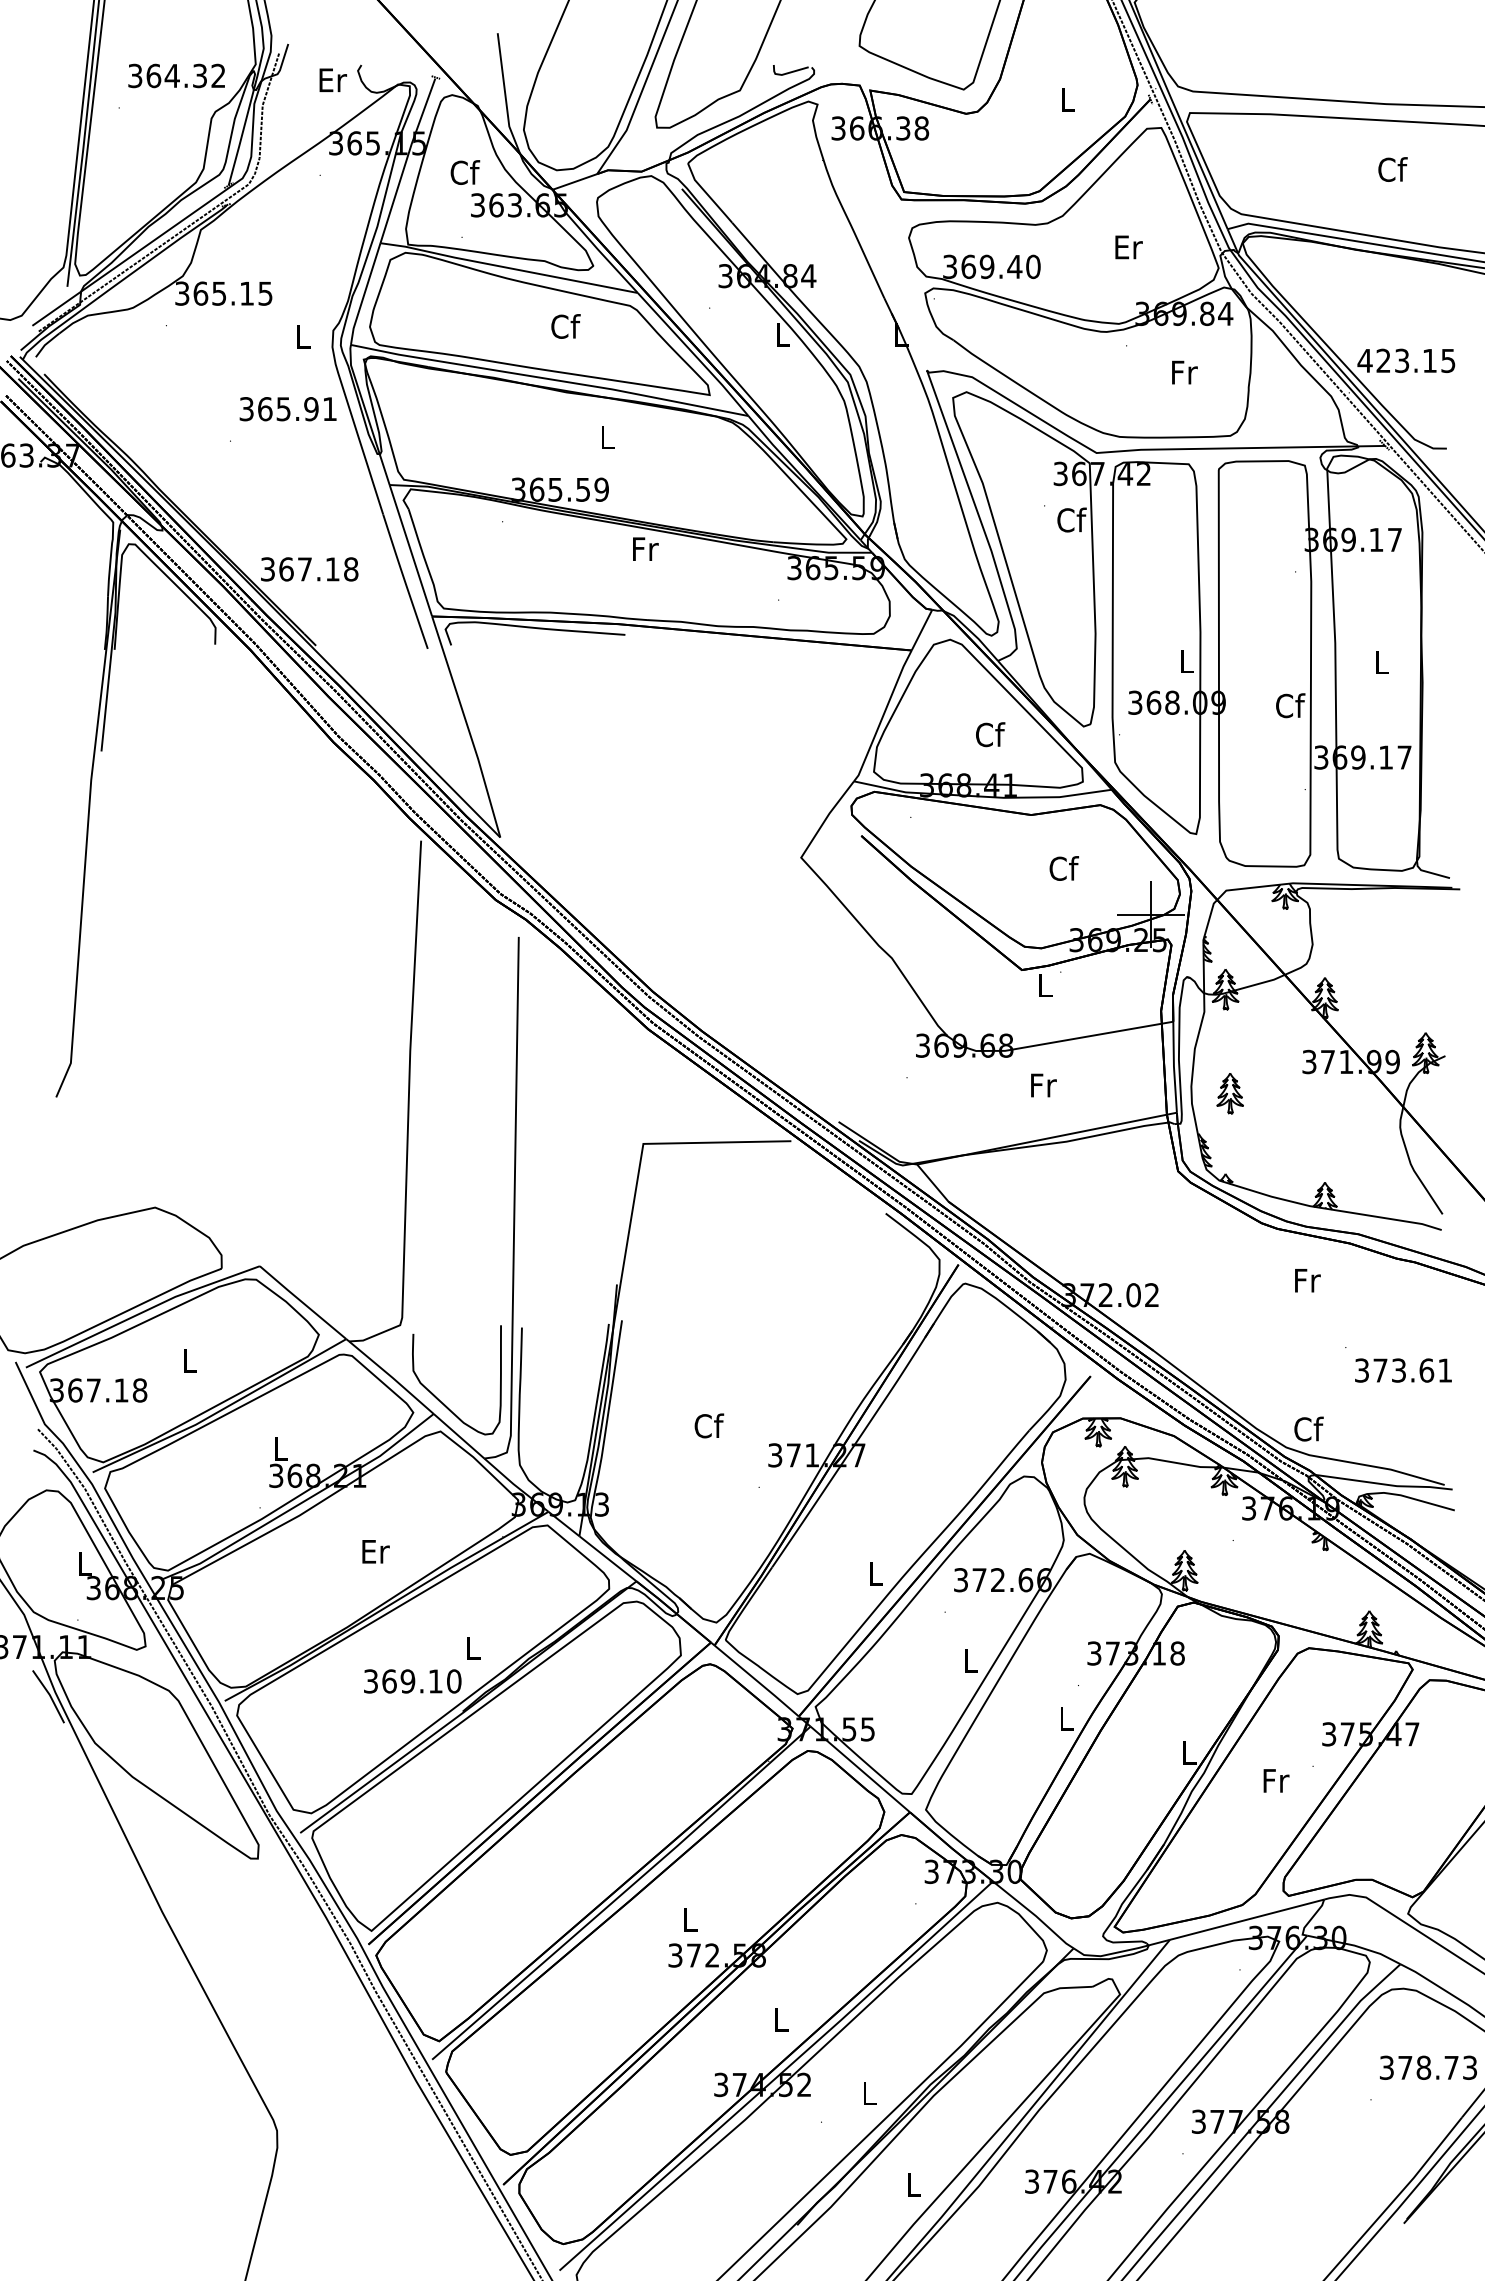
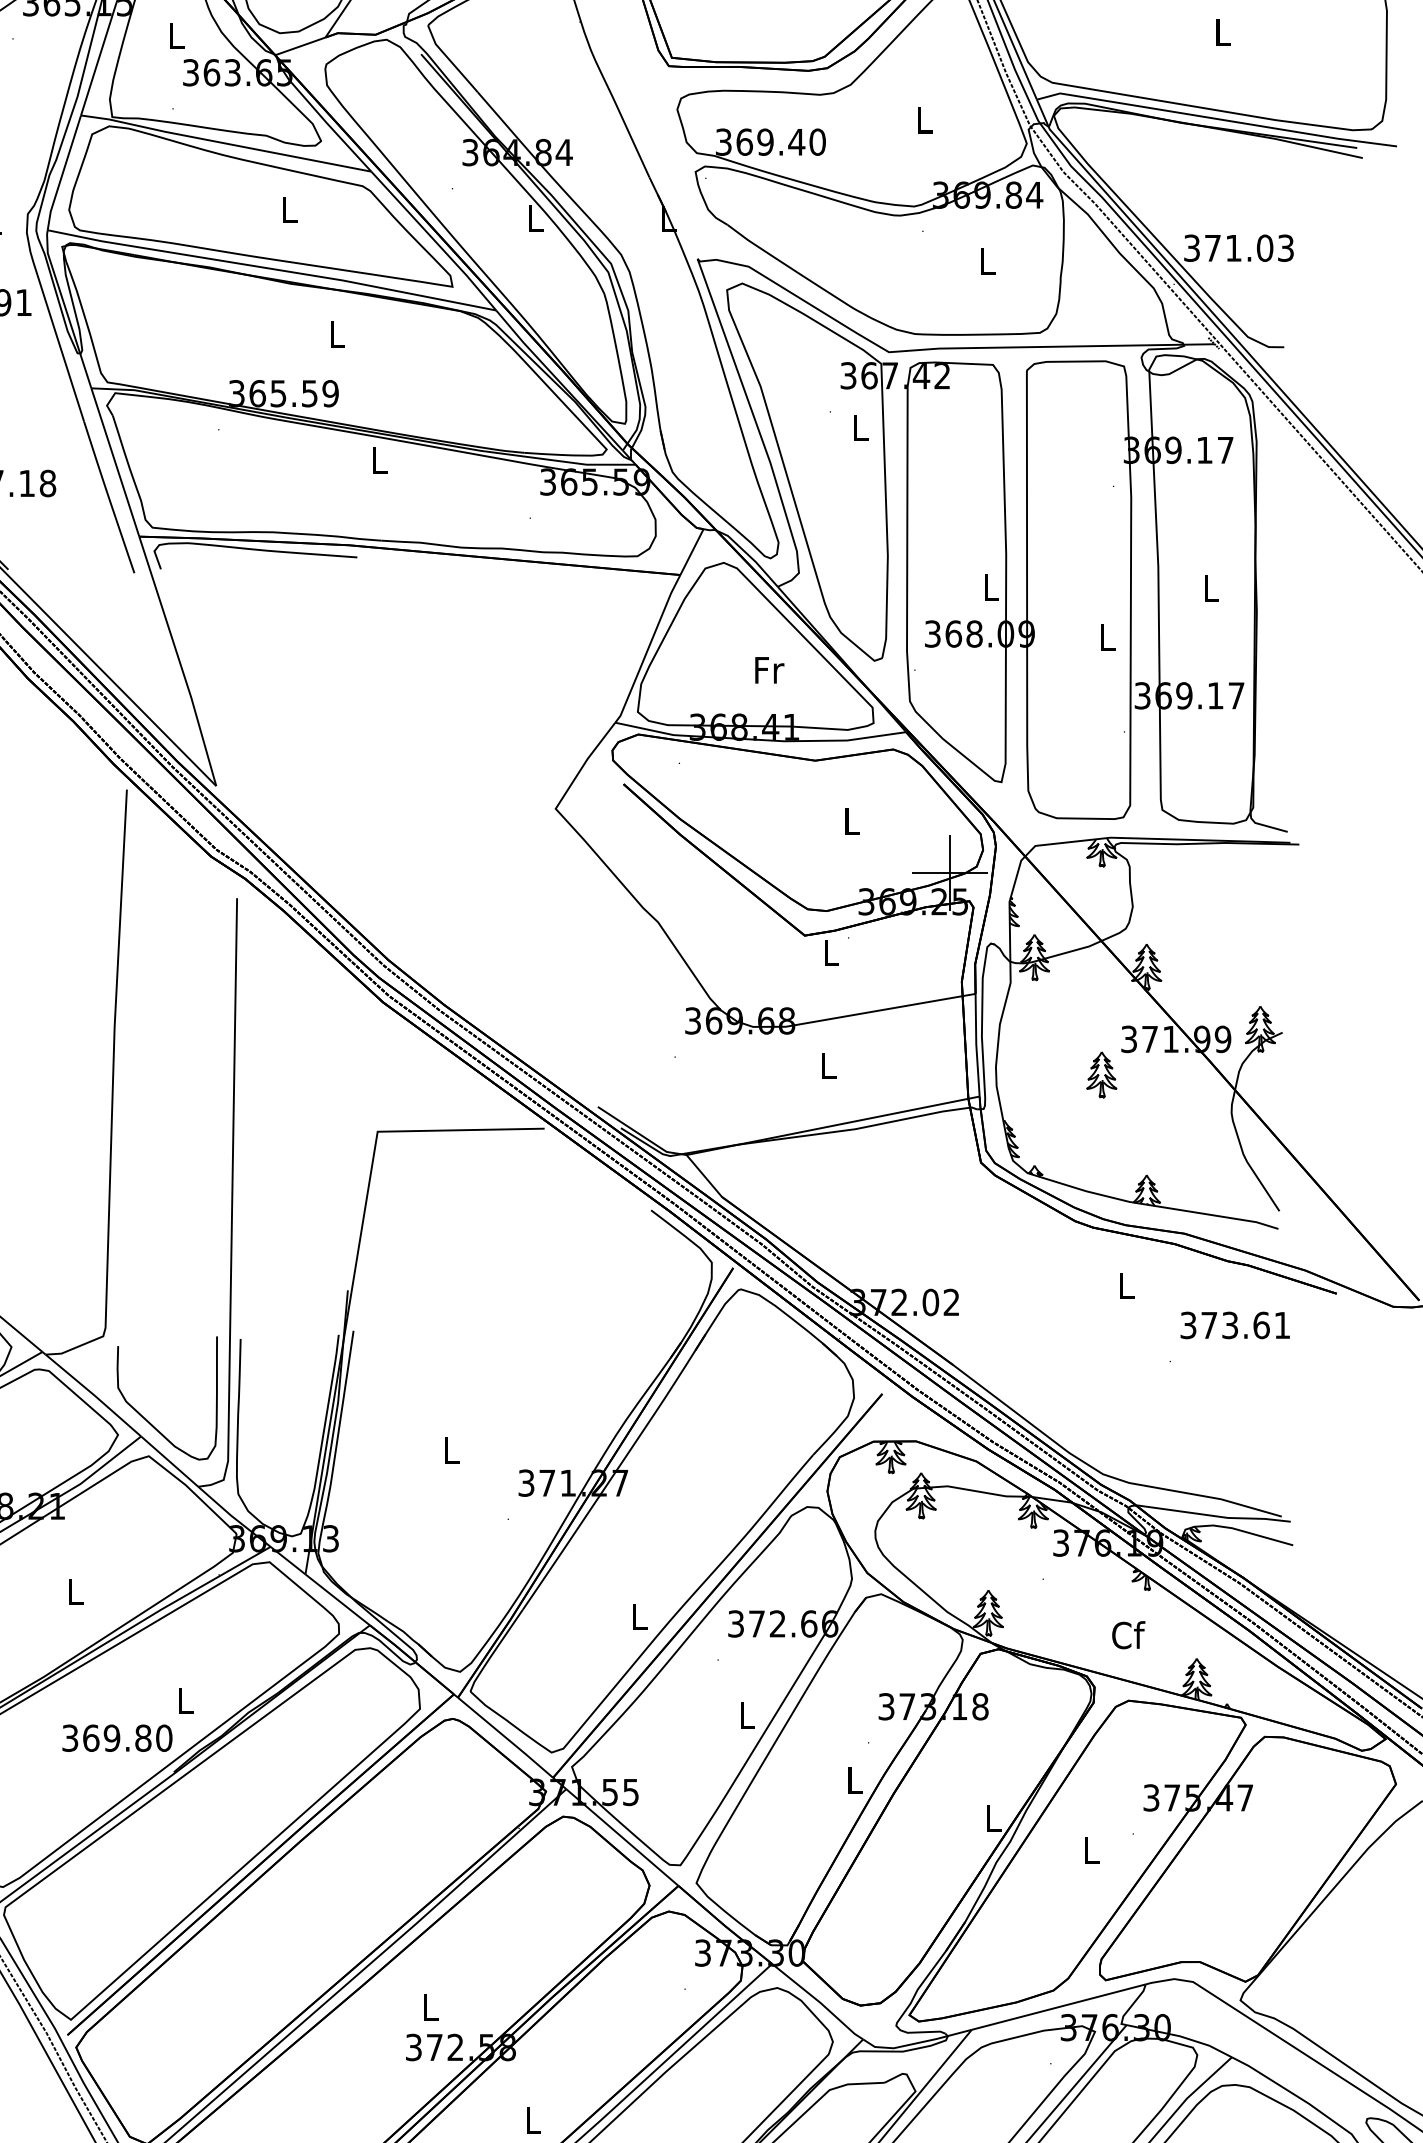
text: (1392, 169) -> (1222, 32), Cf -> L
text: (465, 172) -> (176, 35), Cf -> L
text: (1128, 247) -> (925, 120), Er -> L
text: (565, 326) -> (289, 209), Cf -> L
text: (1406, 360) -> (1238, 247), 423.15 -> 371.03
text: (1184, 372) -> (988, 261), Fr -> L
text: (1071, 519) -> (860, 427), Cf -> L
text: (645, 548) -> (380, 459), Fr -> L
text: (1290, 705) -> (1107, 637), Cf -> L
text: (990, 734) -> (769, 669), Cf -> Fr
text: (1064, 868) -> (852, 821), Cf -> L
text: (1043, 1085) -> (829, 1065), Fr -> L
part: (1229, 1093) -> (1101, 1074), moved
text: (1307, 1280) -> (1126, 1285), Fr -> L
text: (1403, 1370) -> (1235, 1325), moved
text: (709, 1425) -> (452, 1449), Cf -> L
text: (1308, 1428) -> (1128, 1634), moved
text: (375, 1551) -> (75, 1591), Er -> L
text: (435, 1681) -> (143, 1738), 369.10 -> 369.80
text: (1276, 1780) -> (1092, 1850), Fr -> L

